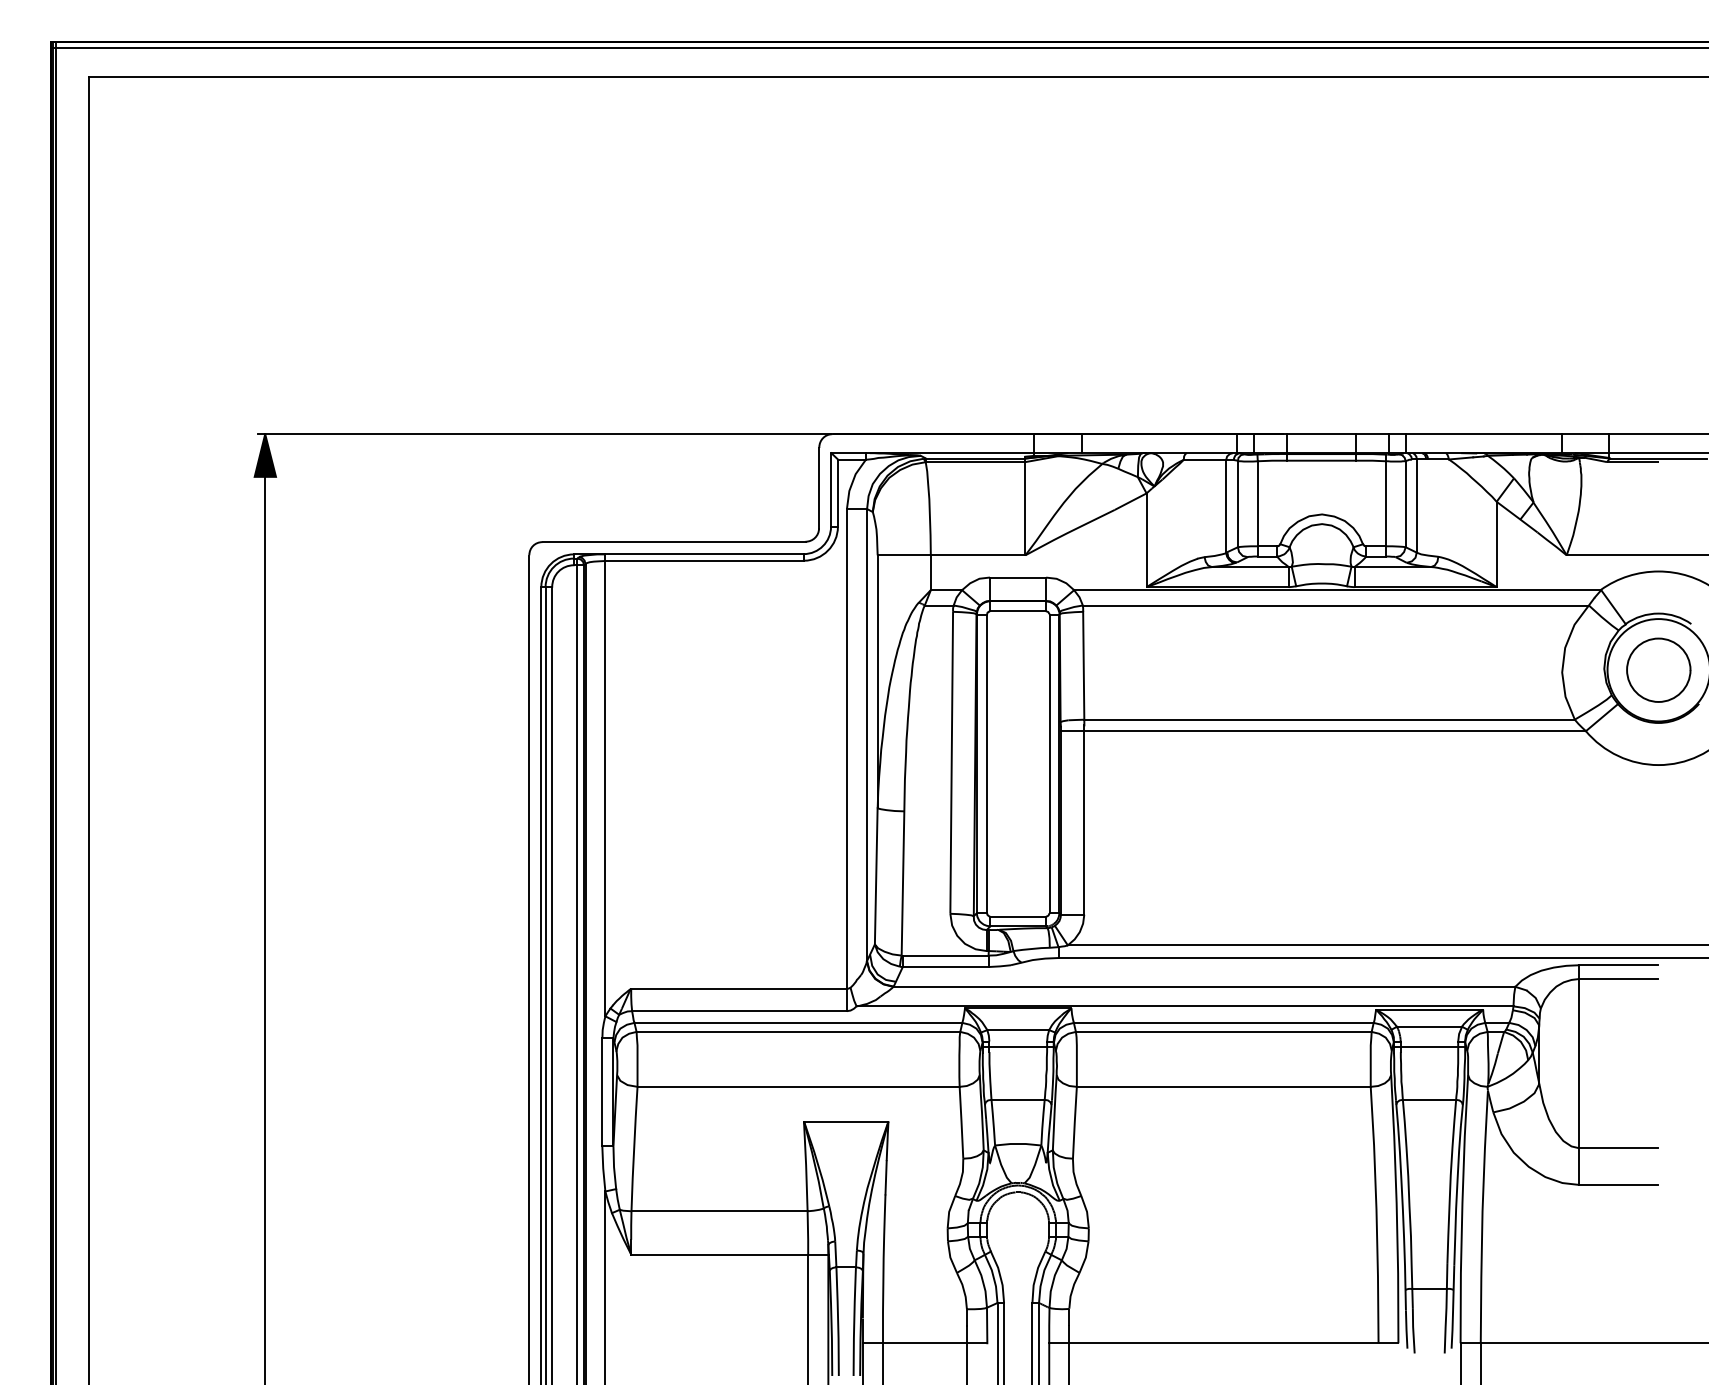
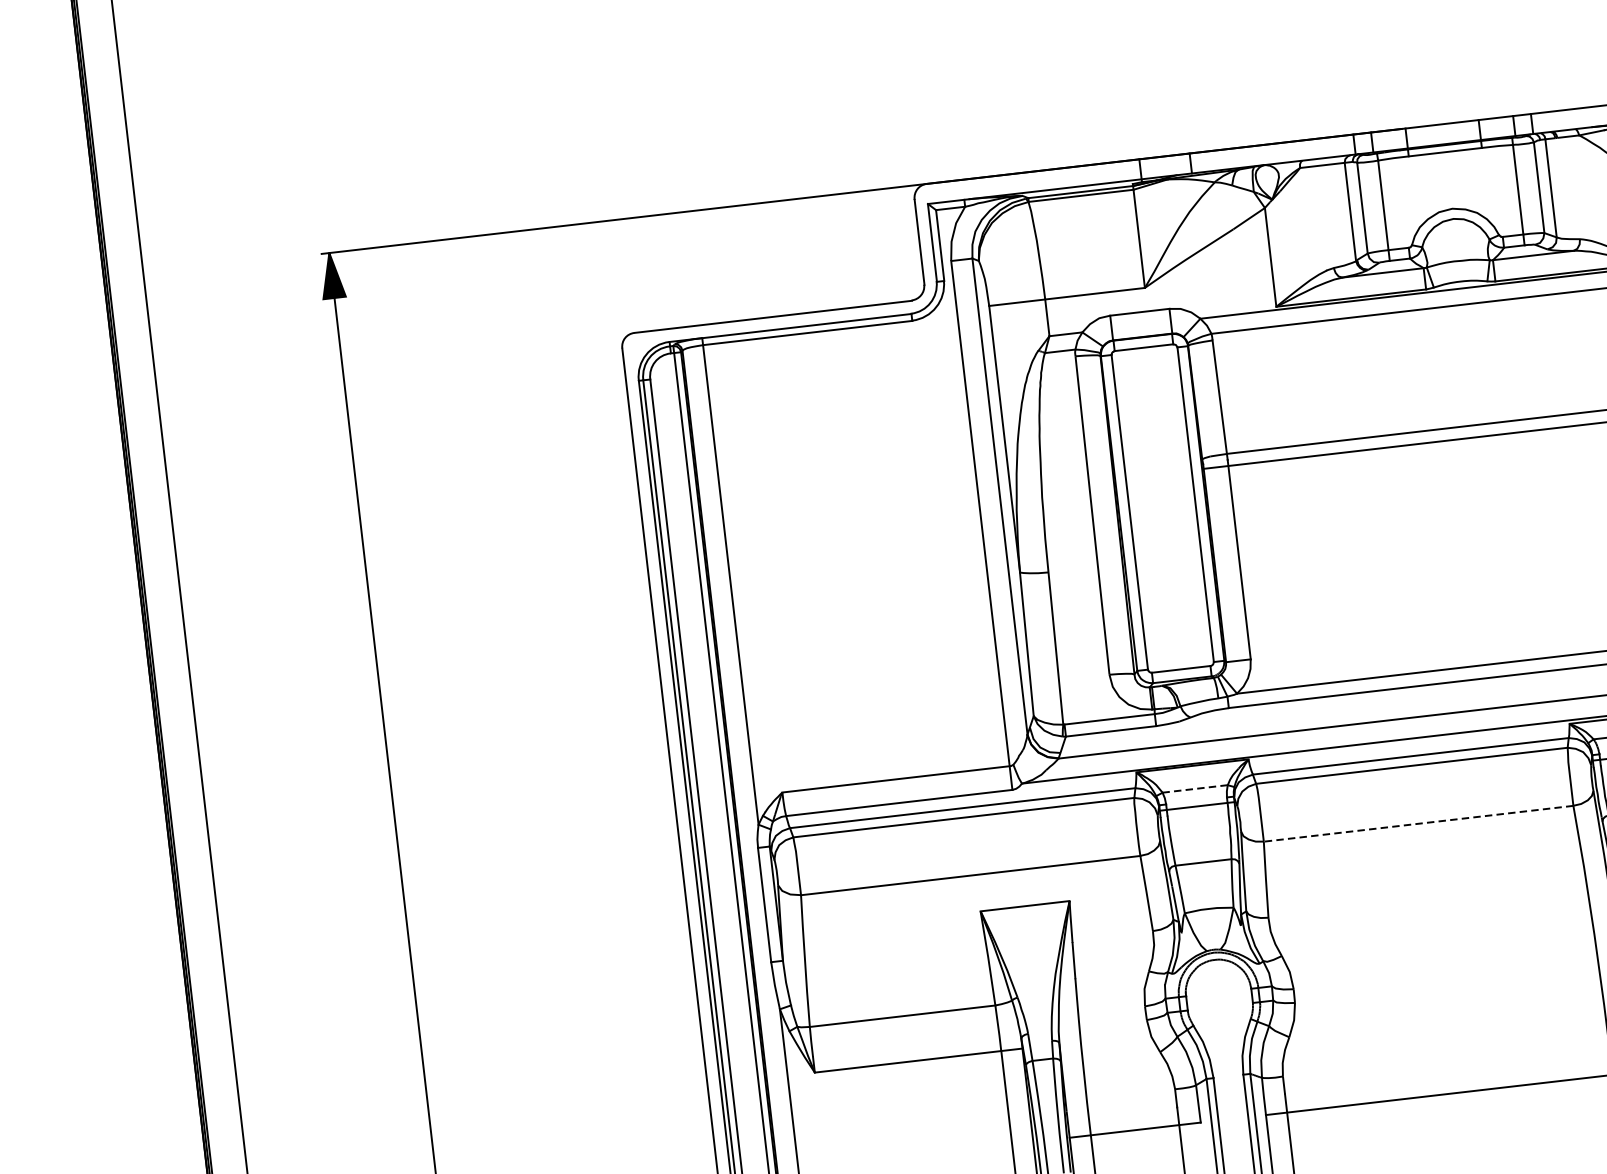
line: (1018, 1030) -> (1195, 789), solid -> dashed
line: (1223, 1086) -> (1418, 823), solid -> dashed

